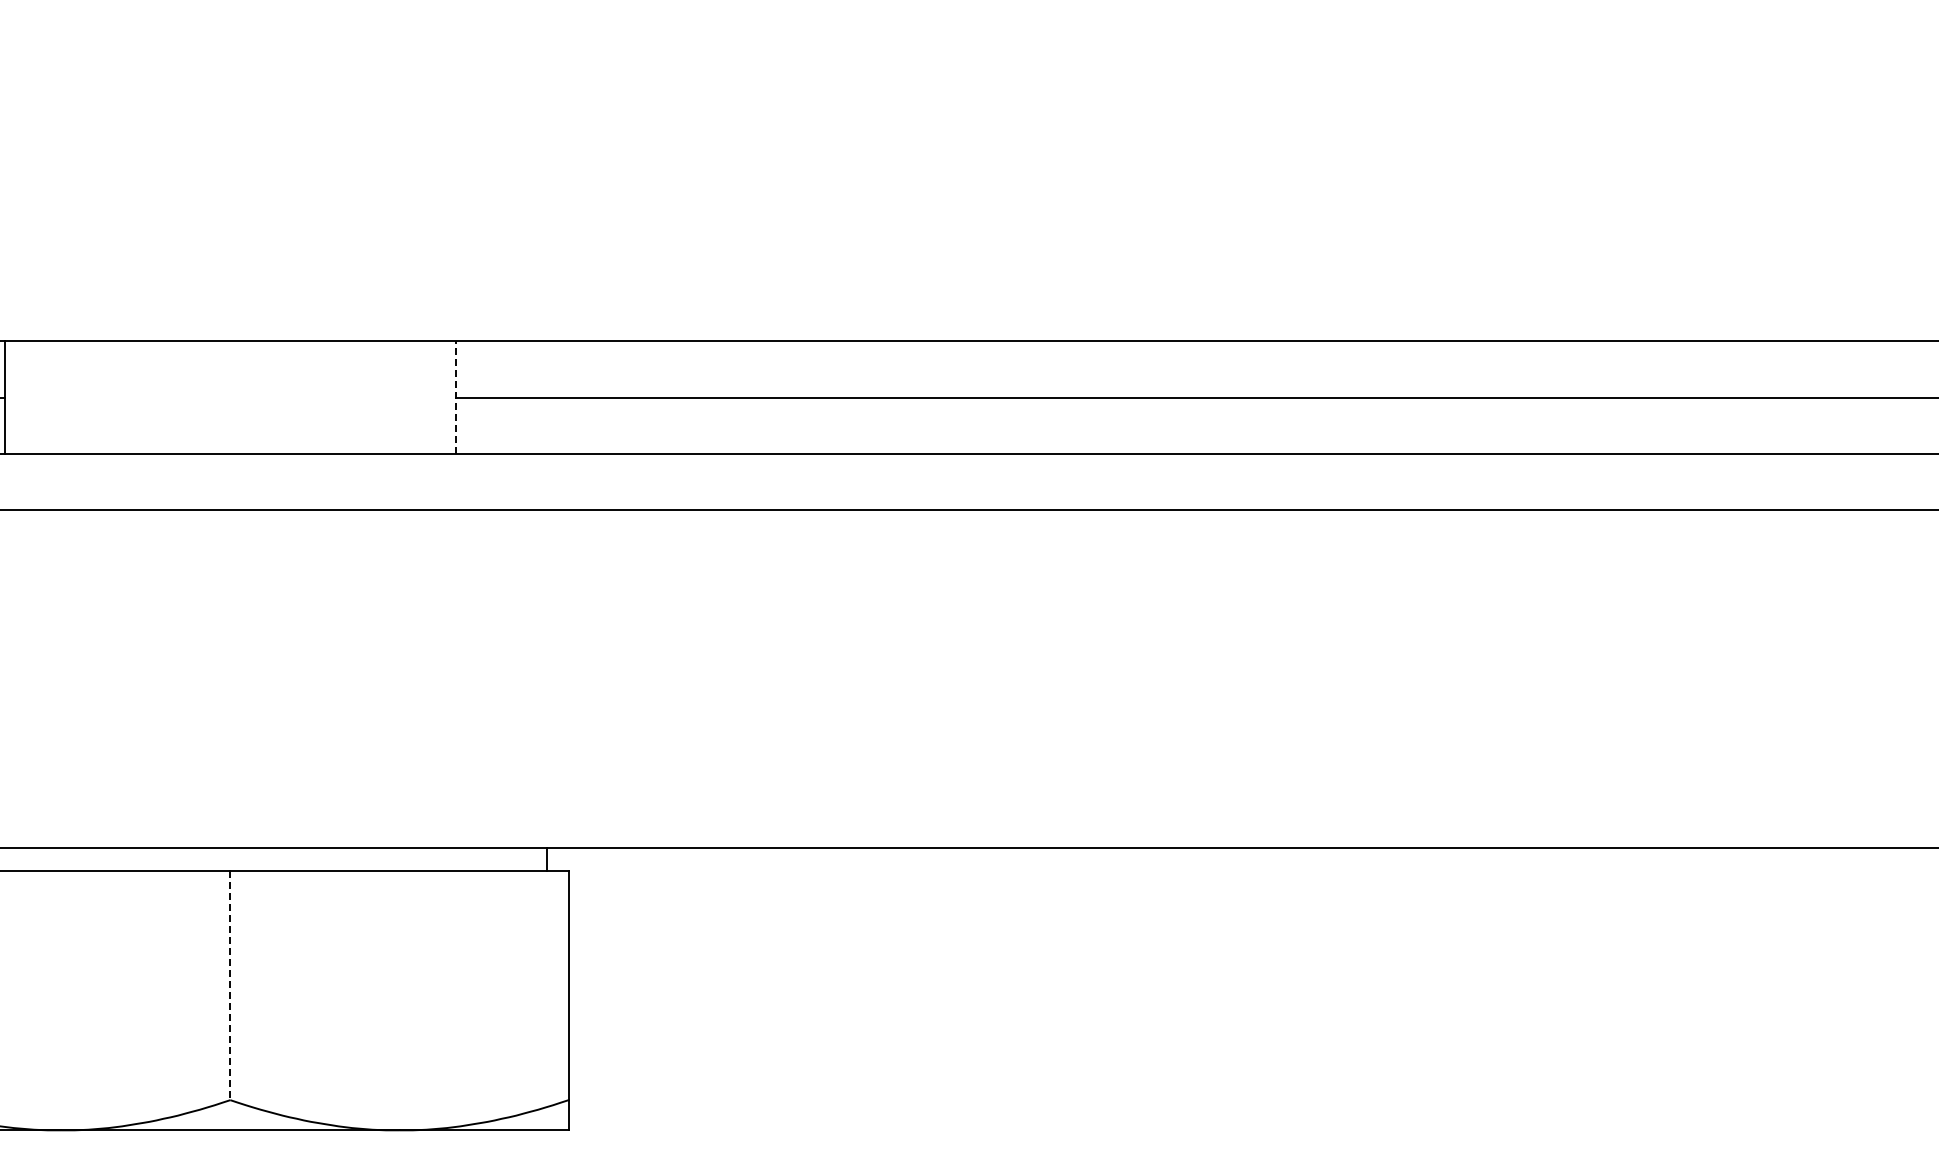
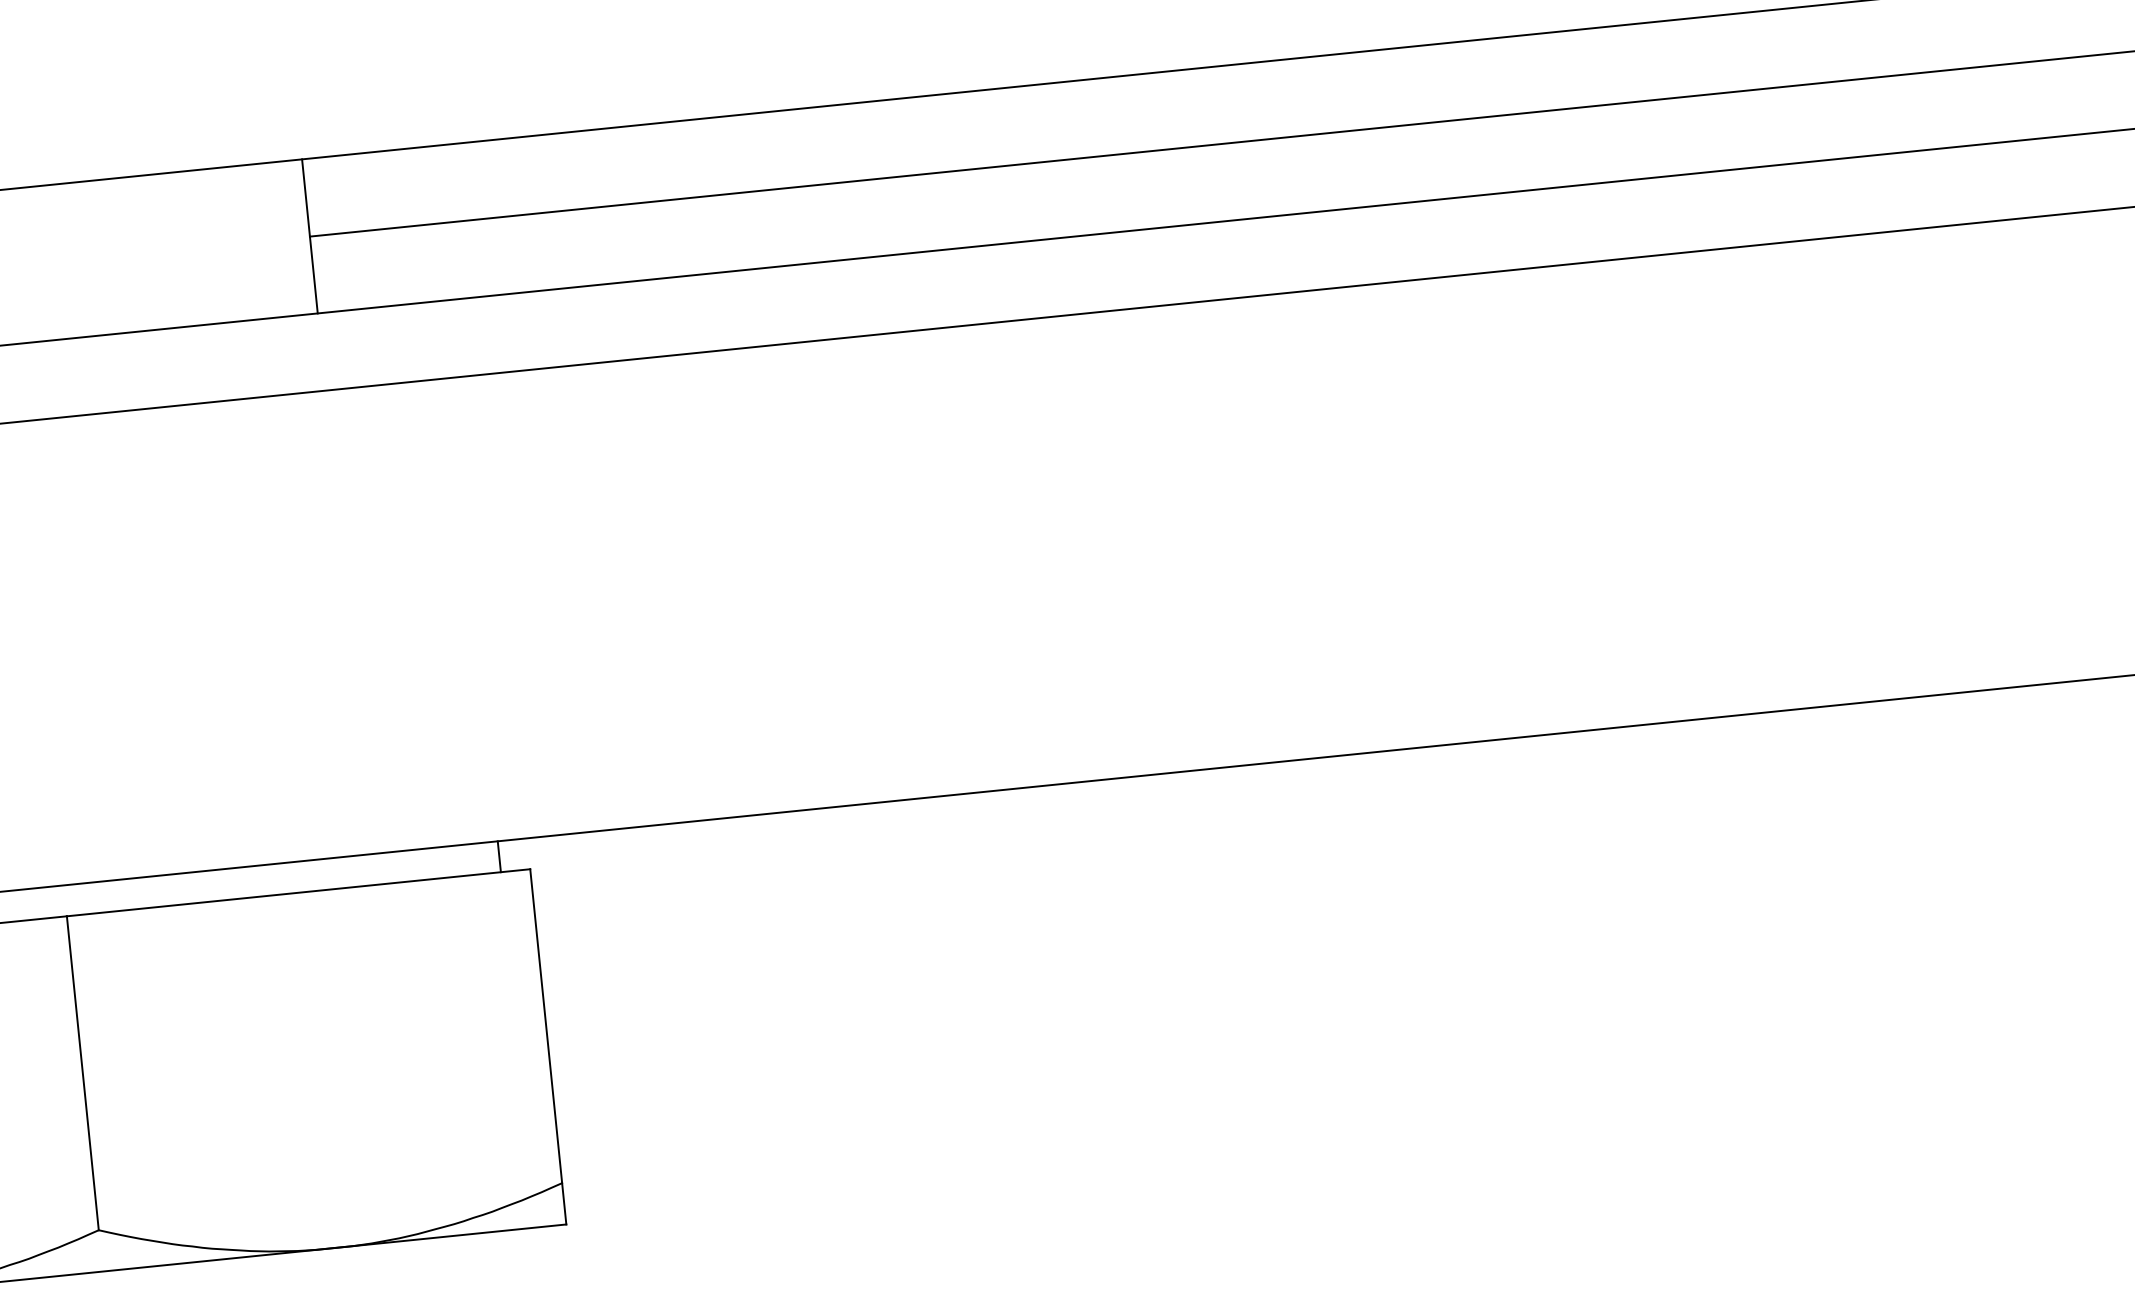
line: (455, 397) -> (309, 236), dashed -> solid
line: (230, 985) -> (82, 1073), dashed -> solid

